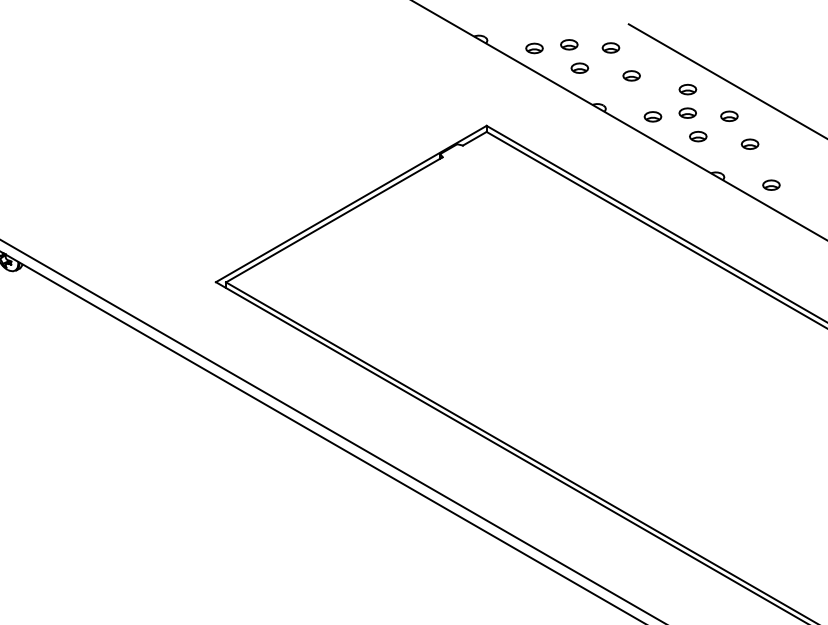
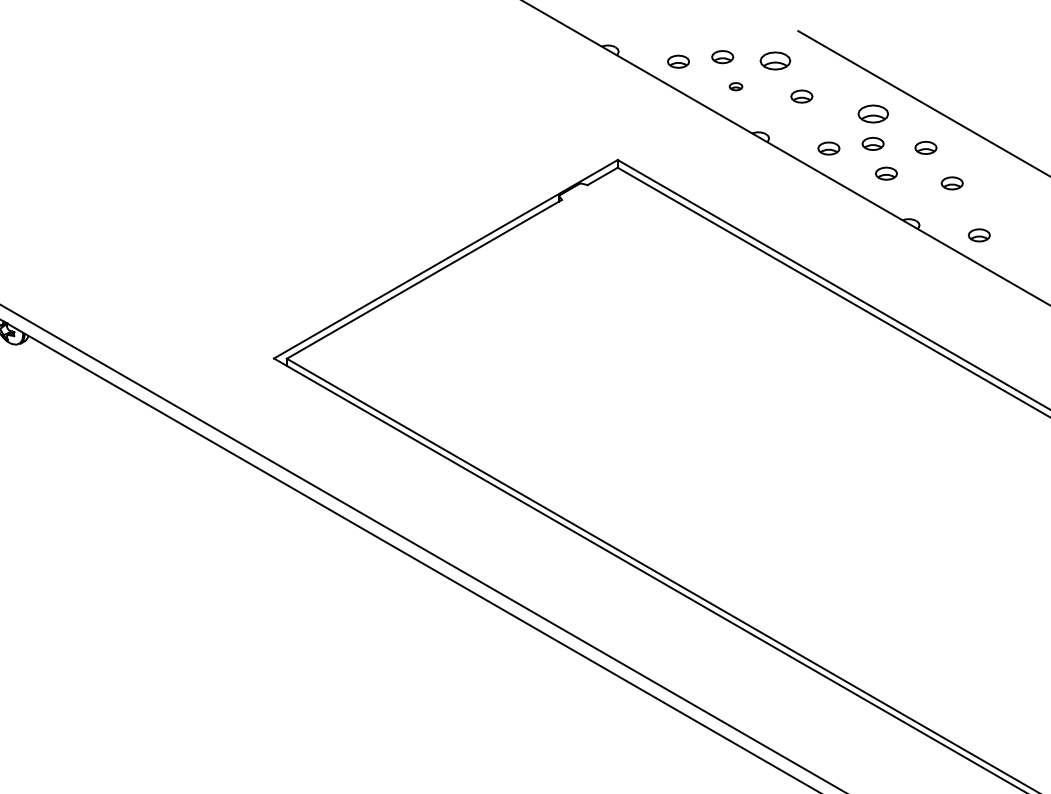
part: (610, 48) -> (775, 61), size x1.4
part: (579, 67) -> (735, 86), size x0.6
part: (687, 89) -> (872, 113), size x1.4

